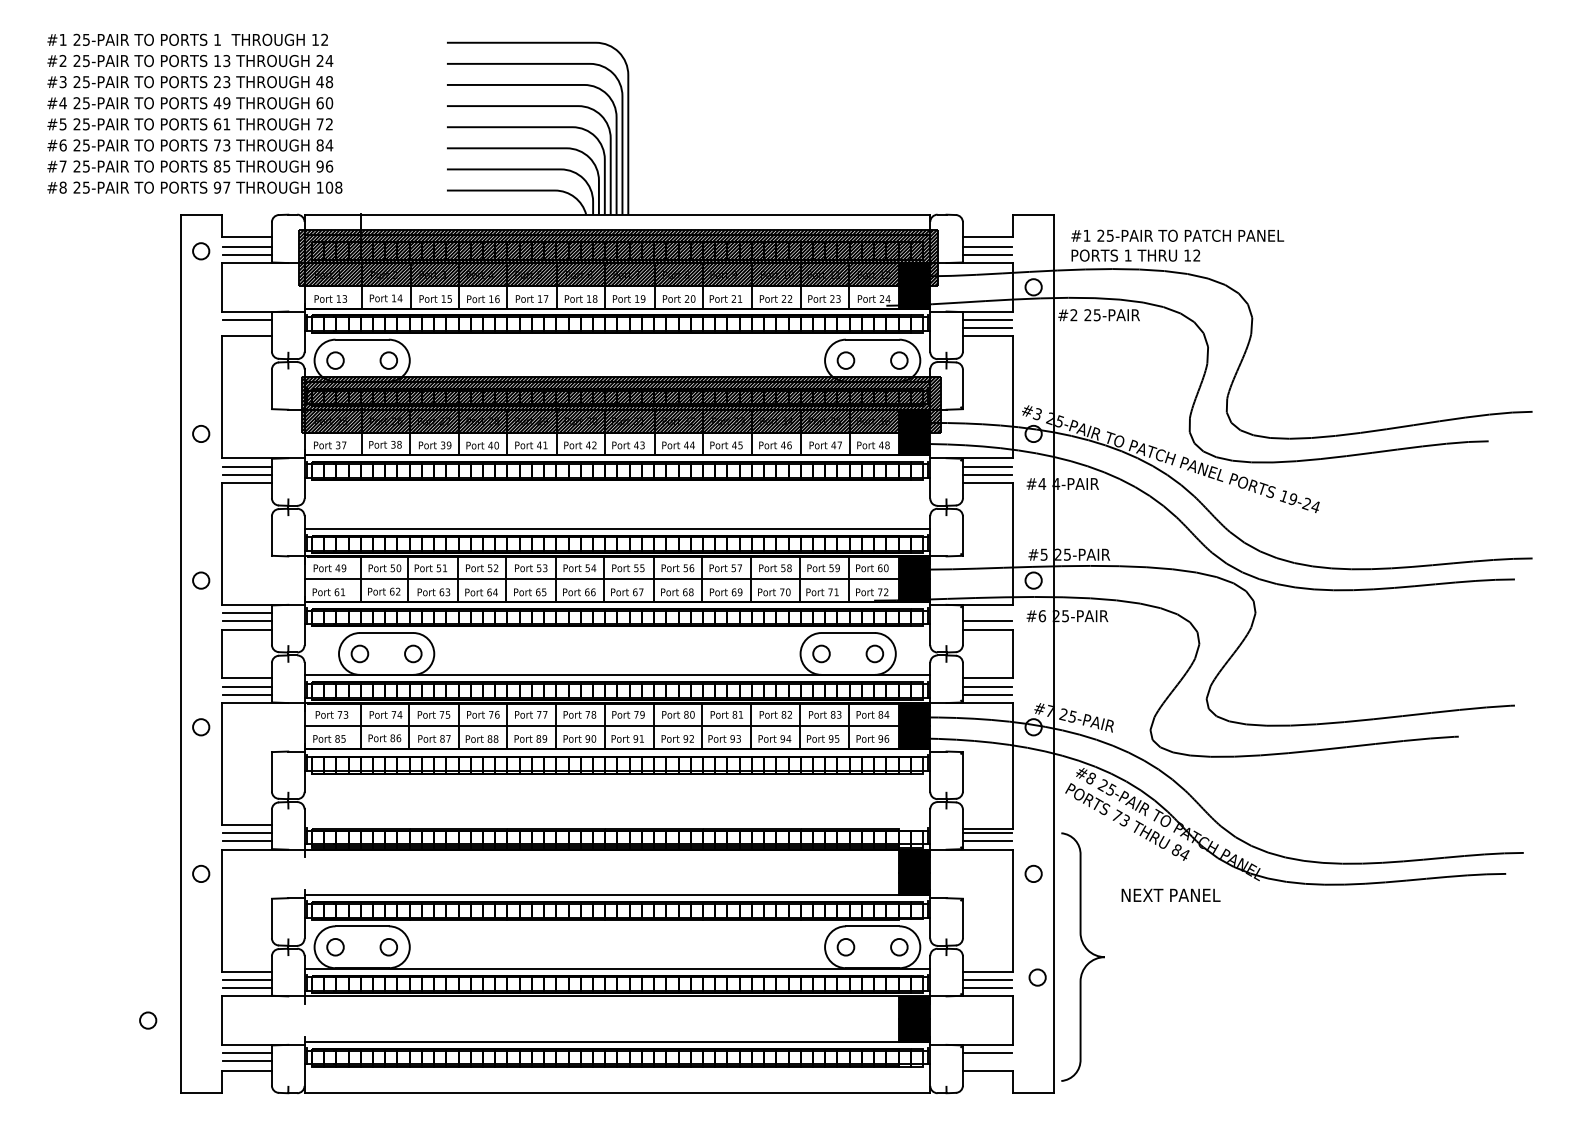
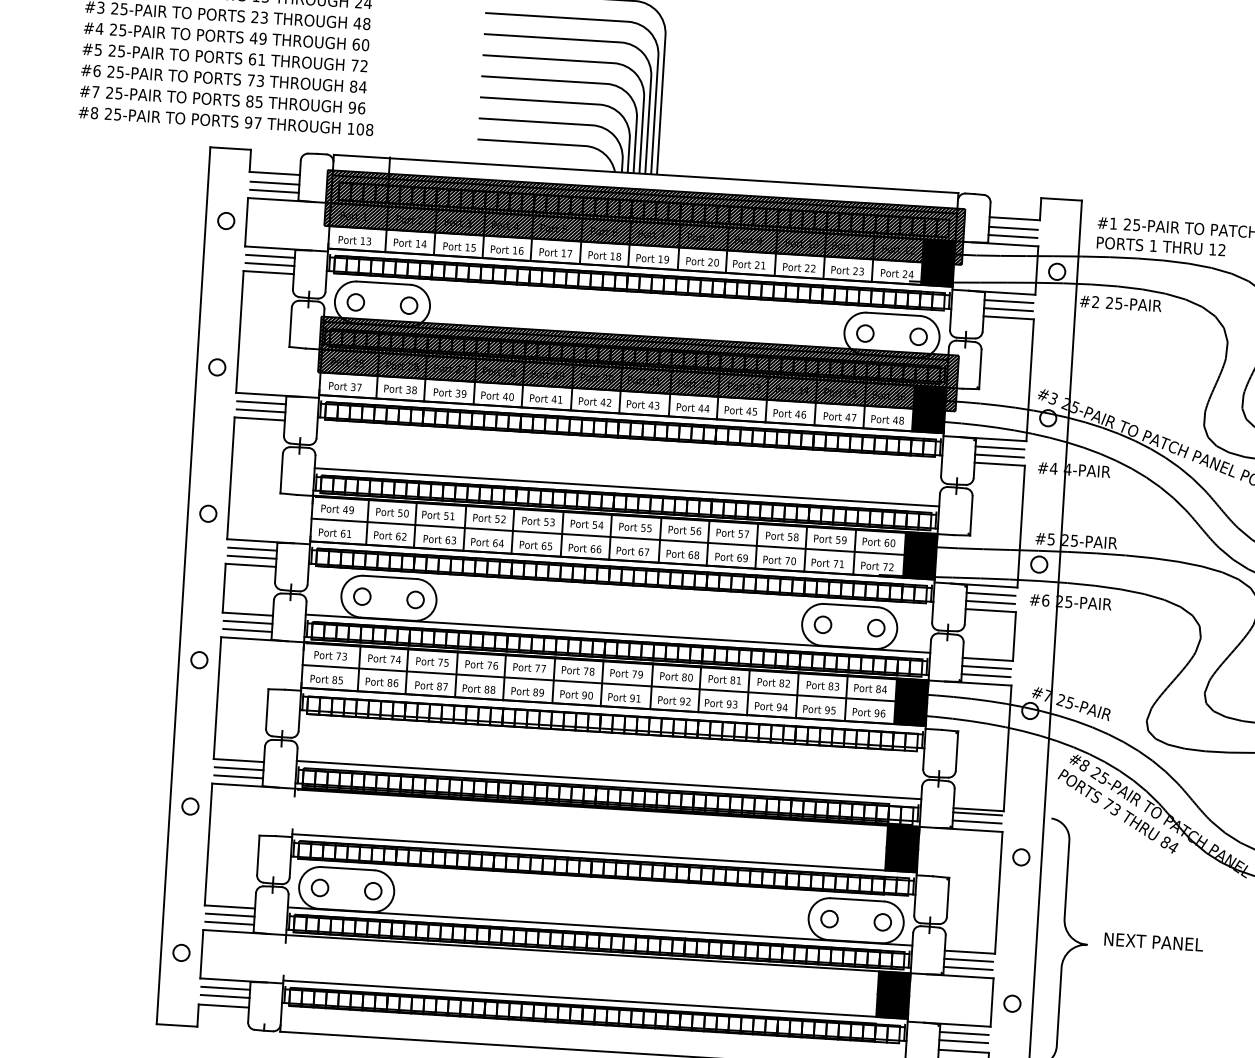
circle: (201, 251) -> (226, 221), moved
line: (247, 328) -> (269, 264), added
line: (986, 613) -> (990, 594), added
line: (617, 821) -> (609, 779), added
text: (1170, 894) -> (1153, 941), moved
circle: (1037, 977) -> (1012, 1003), moved
circle: (148, 1020) -> (181, 952), moved
line: (986, 1061) -> (962, 1041), added

